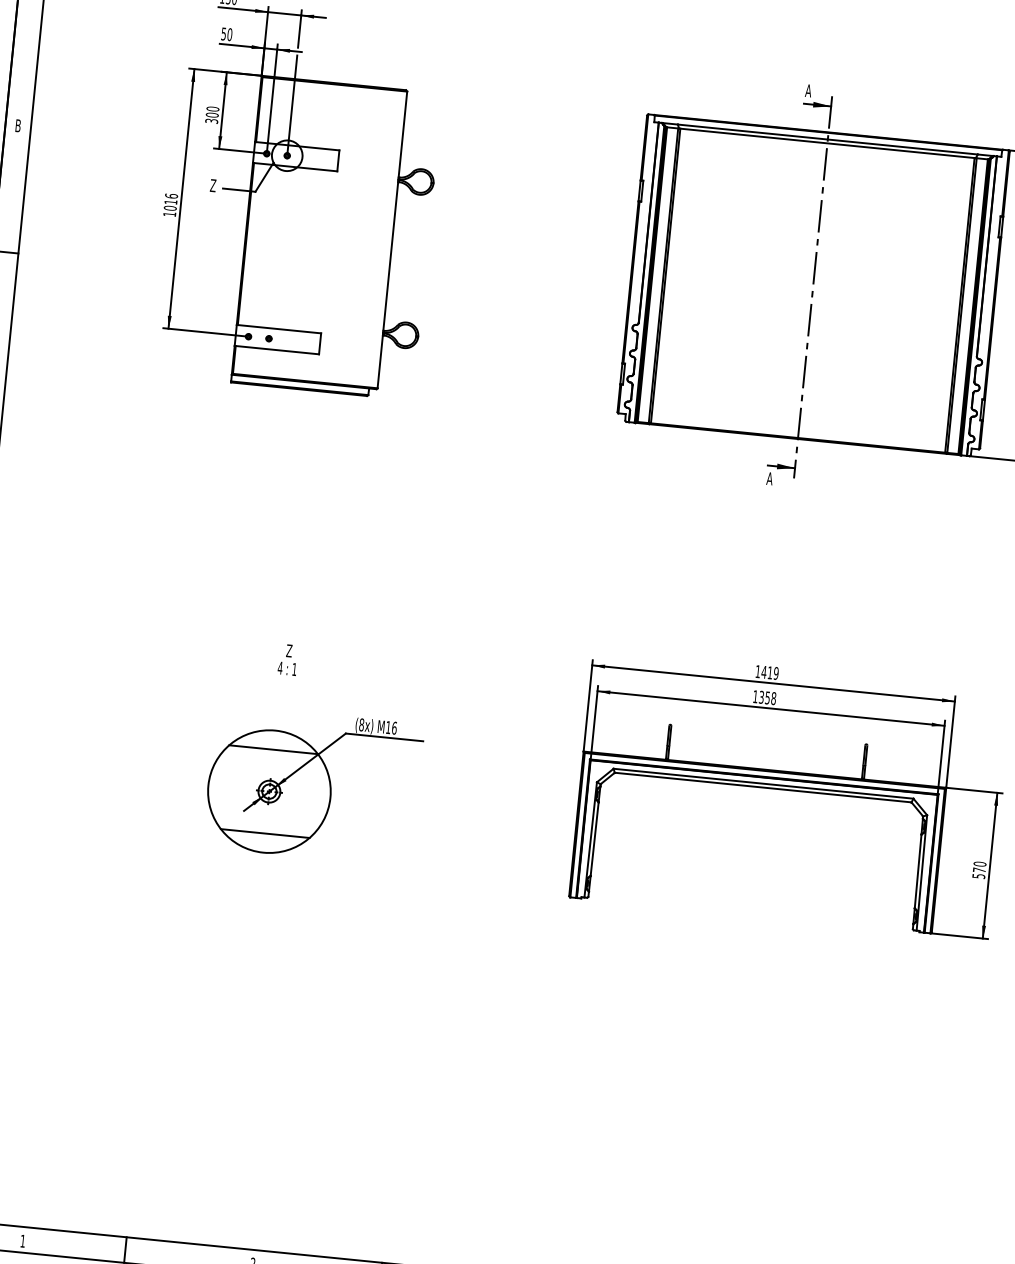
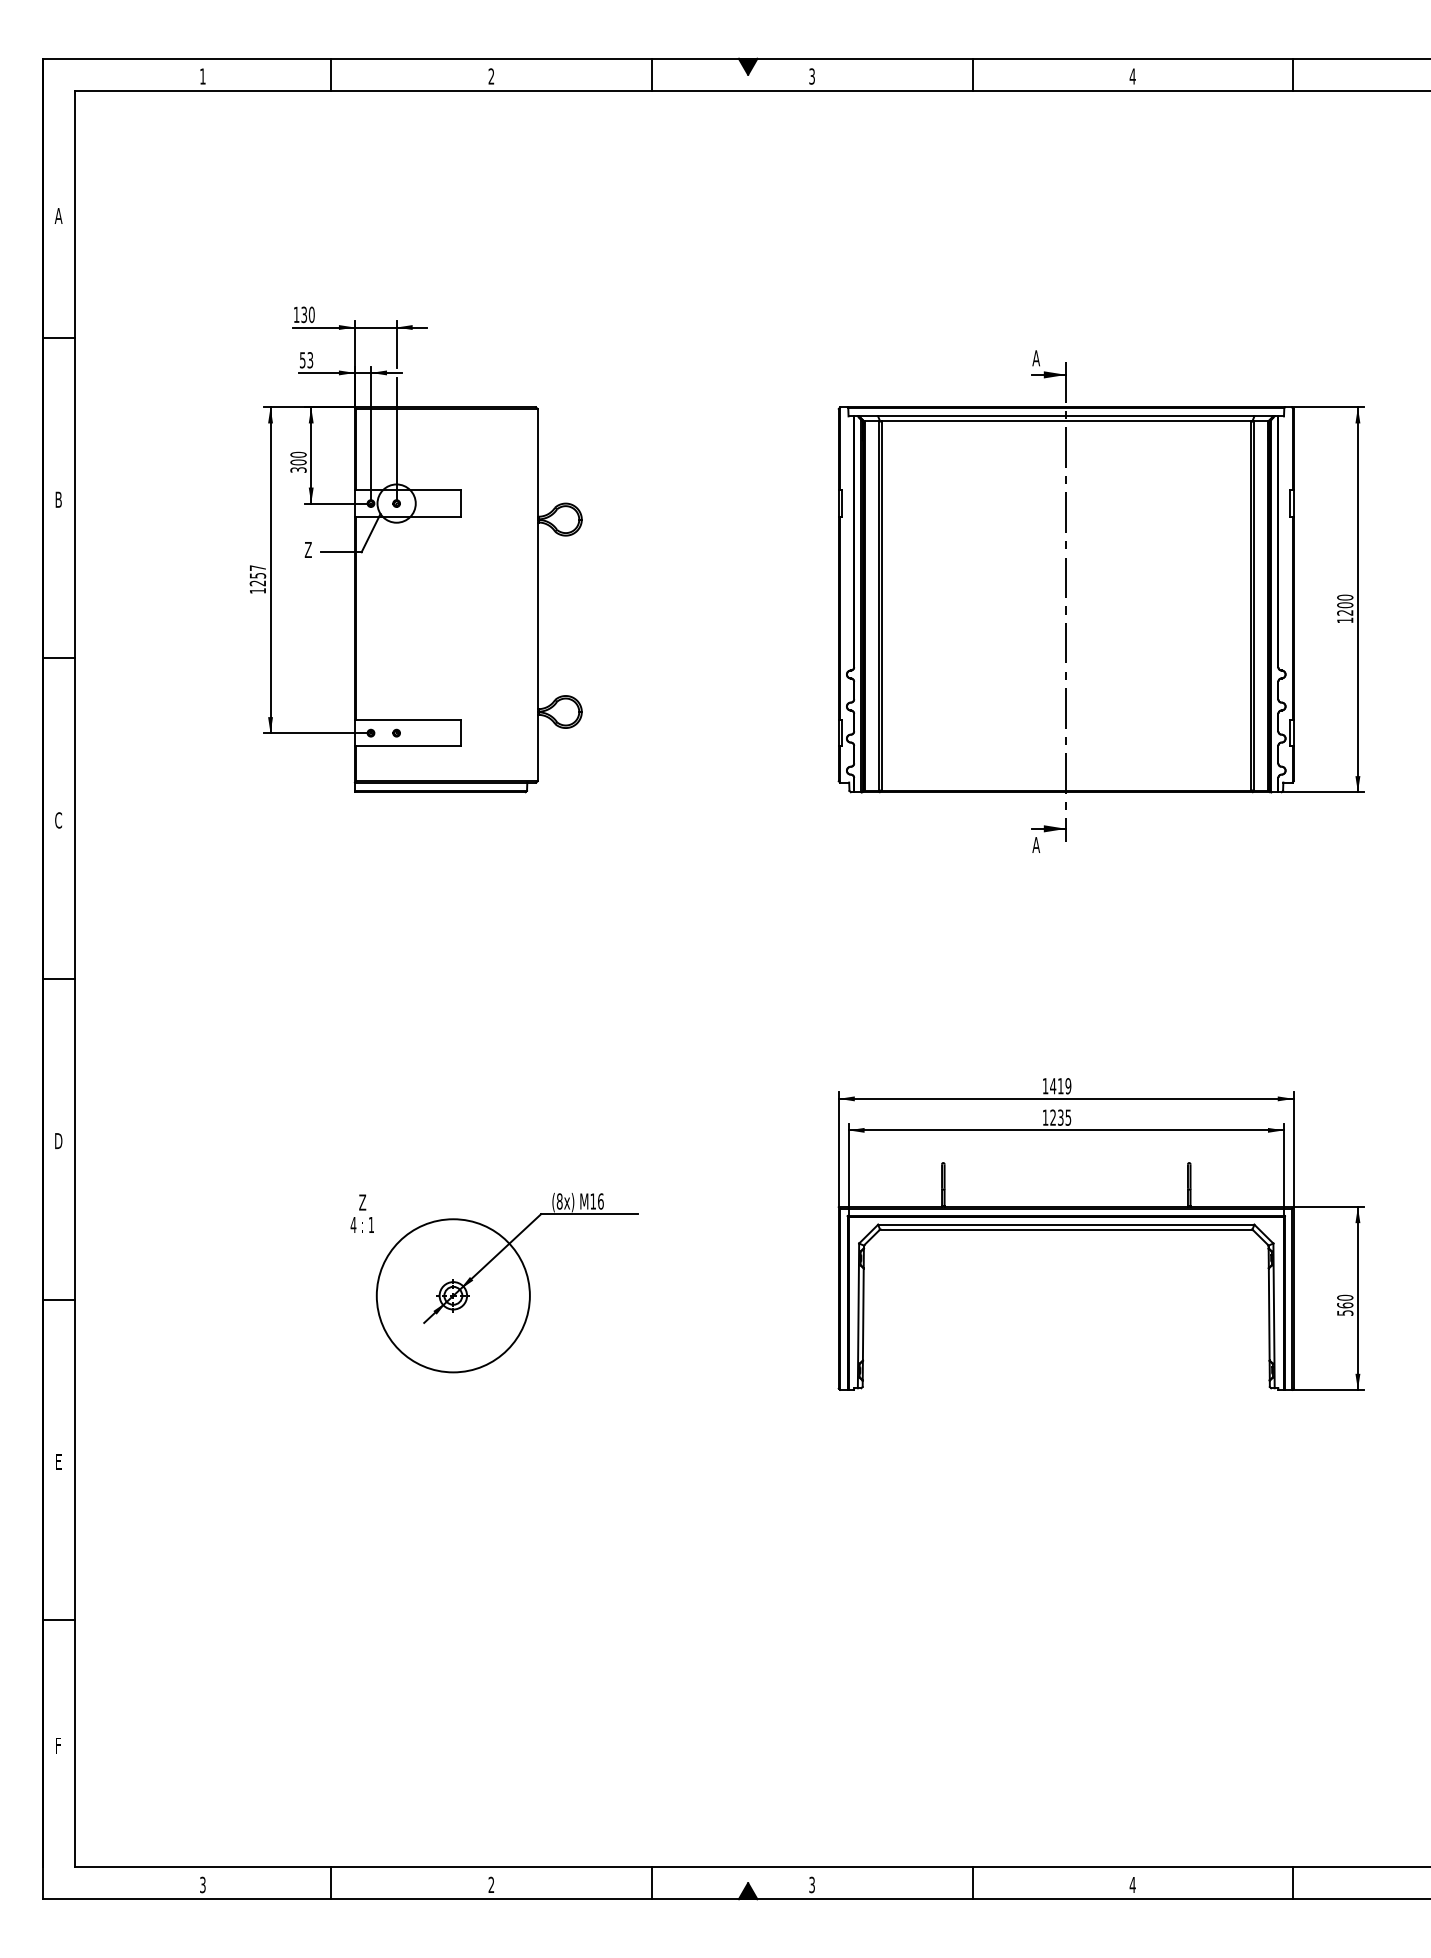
text: (229, 34) -> (310, 360), 50 -> 53
text: (170, 202) -> (257, 575), 1016 -> 1257
text: (287, 659) -> (361, 1213), moved
text: (767, 697) -> (1060, 1117), 1358 -> 1235
line: (273, 749) -> (453, 1243), removed
line: (265, 833) -> (453, 1348), removed
text: (979, 870) -> (1345, 1305), 570 -> 560
text: (22, 1240) -> (202, 1884), 1 -> 3

